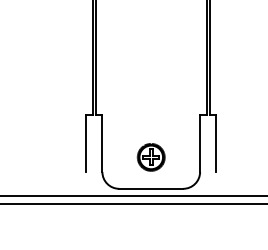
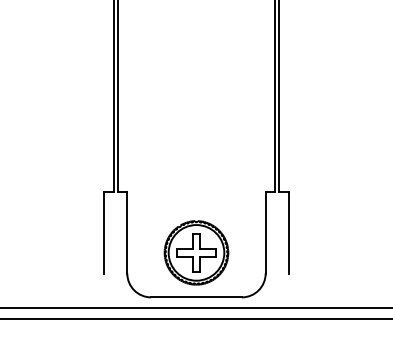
part: (151, 157) -> (196, 252), size x1.67

